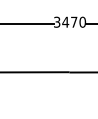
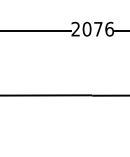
text: (70, 21) -> (93, 28), 3470 -> 2076

